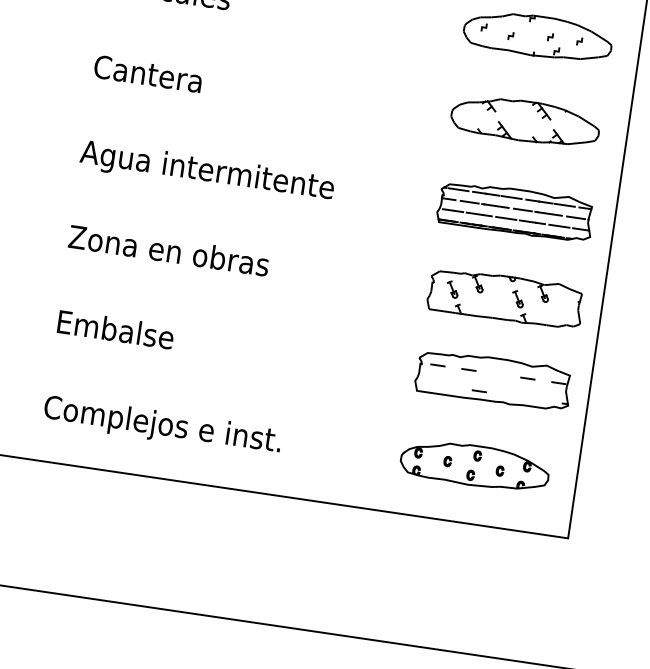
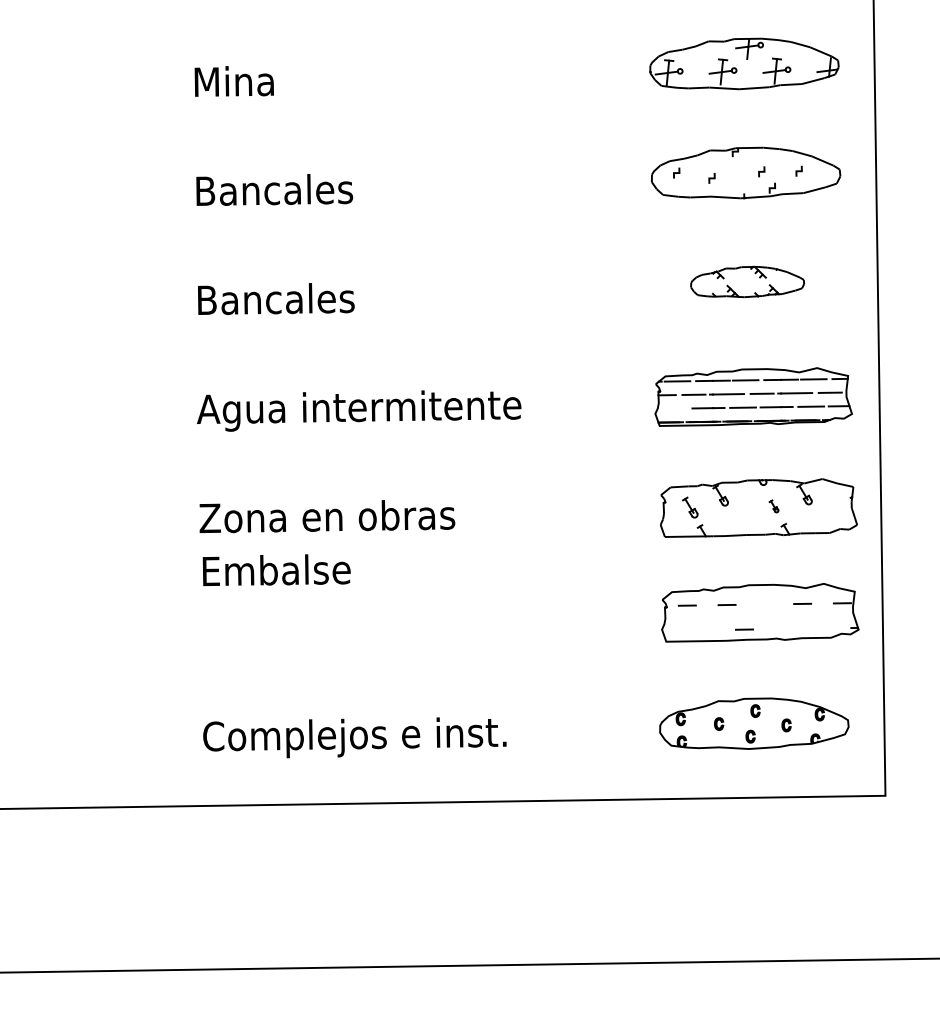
text: (156, 75) -> (275, 299), Cantera -> Bancales
part: (525, 120) -> (747, 281), size x0.6
line: (452, 210) -> (674, 408), removed
part: (517, 299) -> (773, 506), size x0.6
text: (115, 329) -> (276, 570), moved

